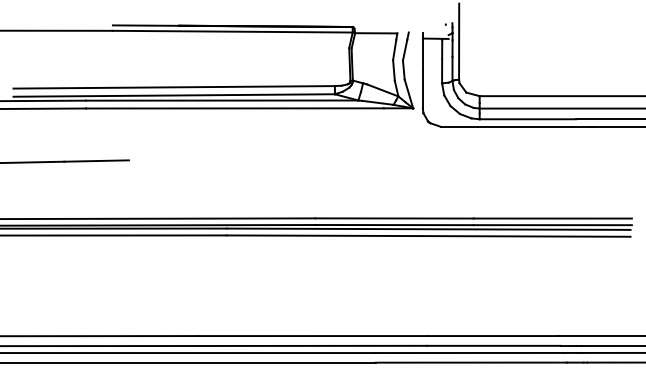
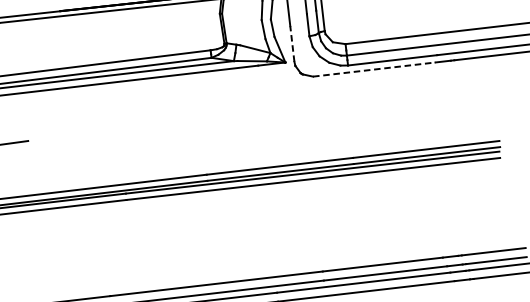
line: (422, 88) -> (291, 43), solid -> dashed
line: (507, 126) -> (374, 69), solid -> dashed

